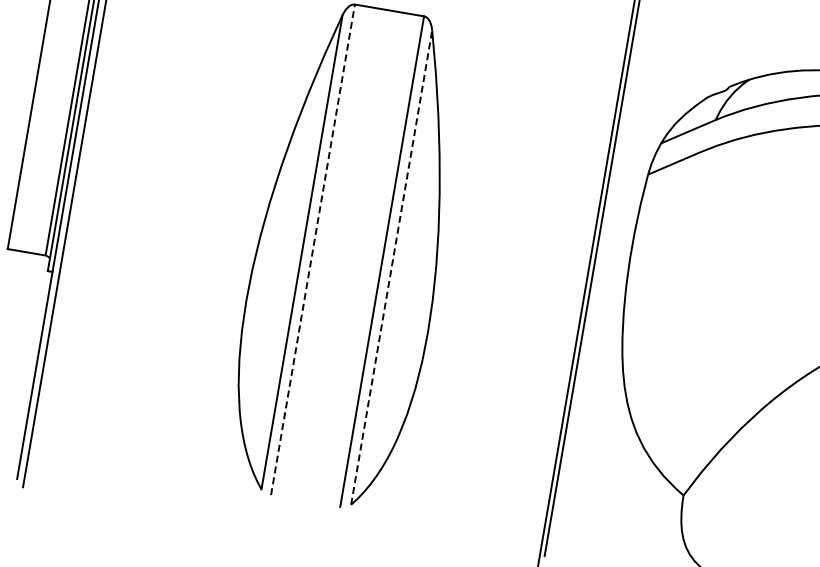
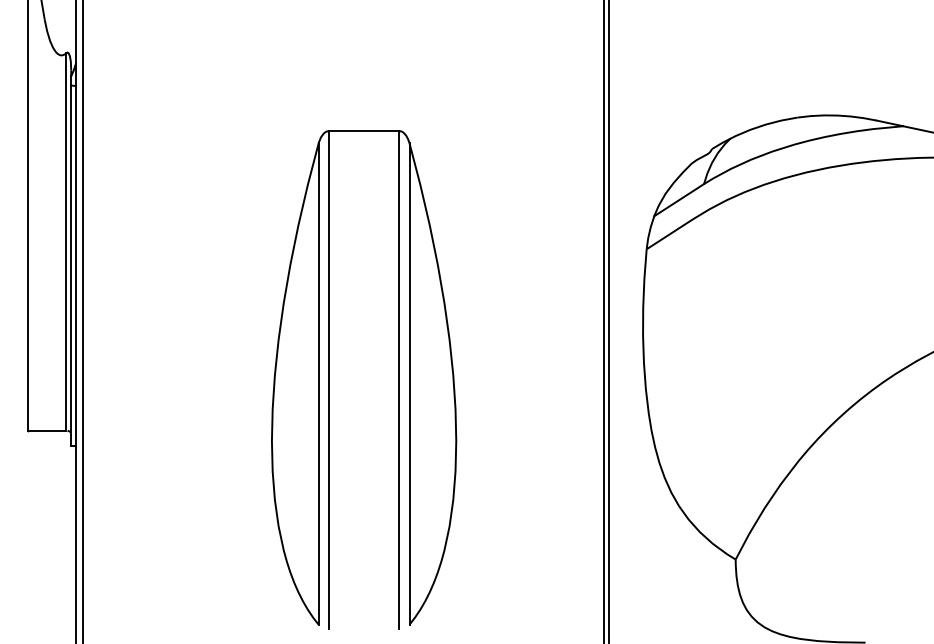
line: (313, 249) -> (329, 379), dashed -> solid
line: (391, 267) -> (409, 384), dashed -> solid

